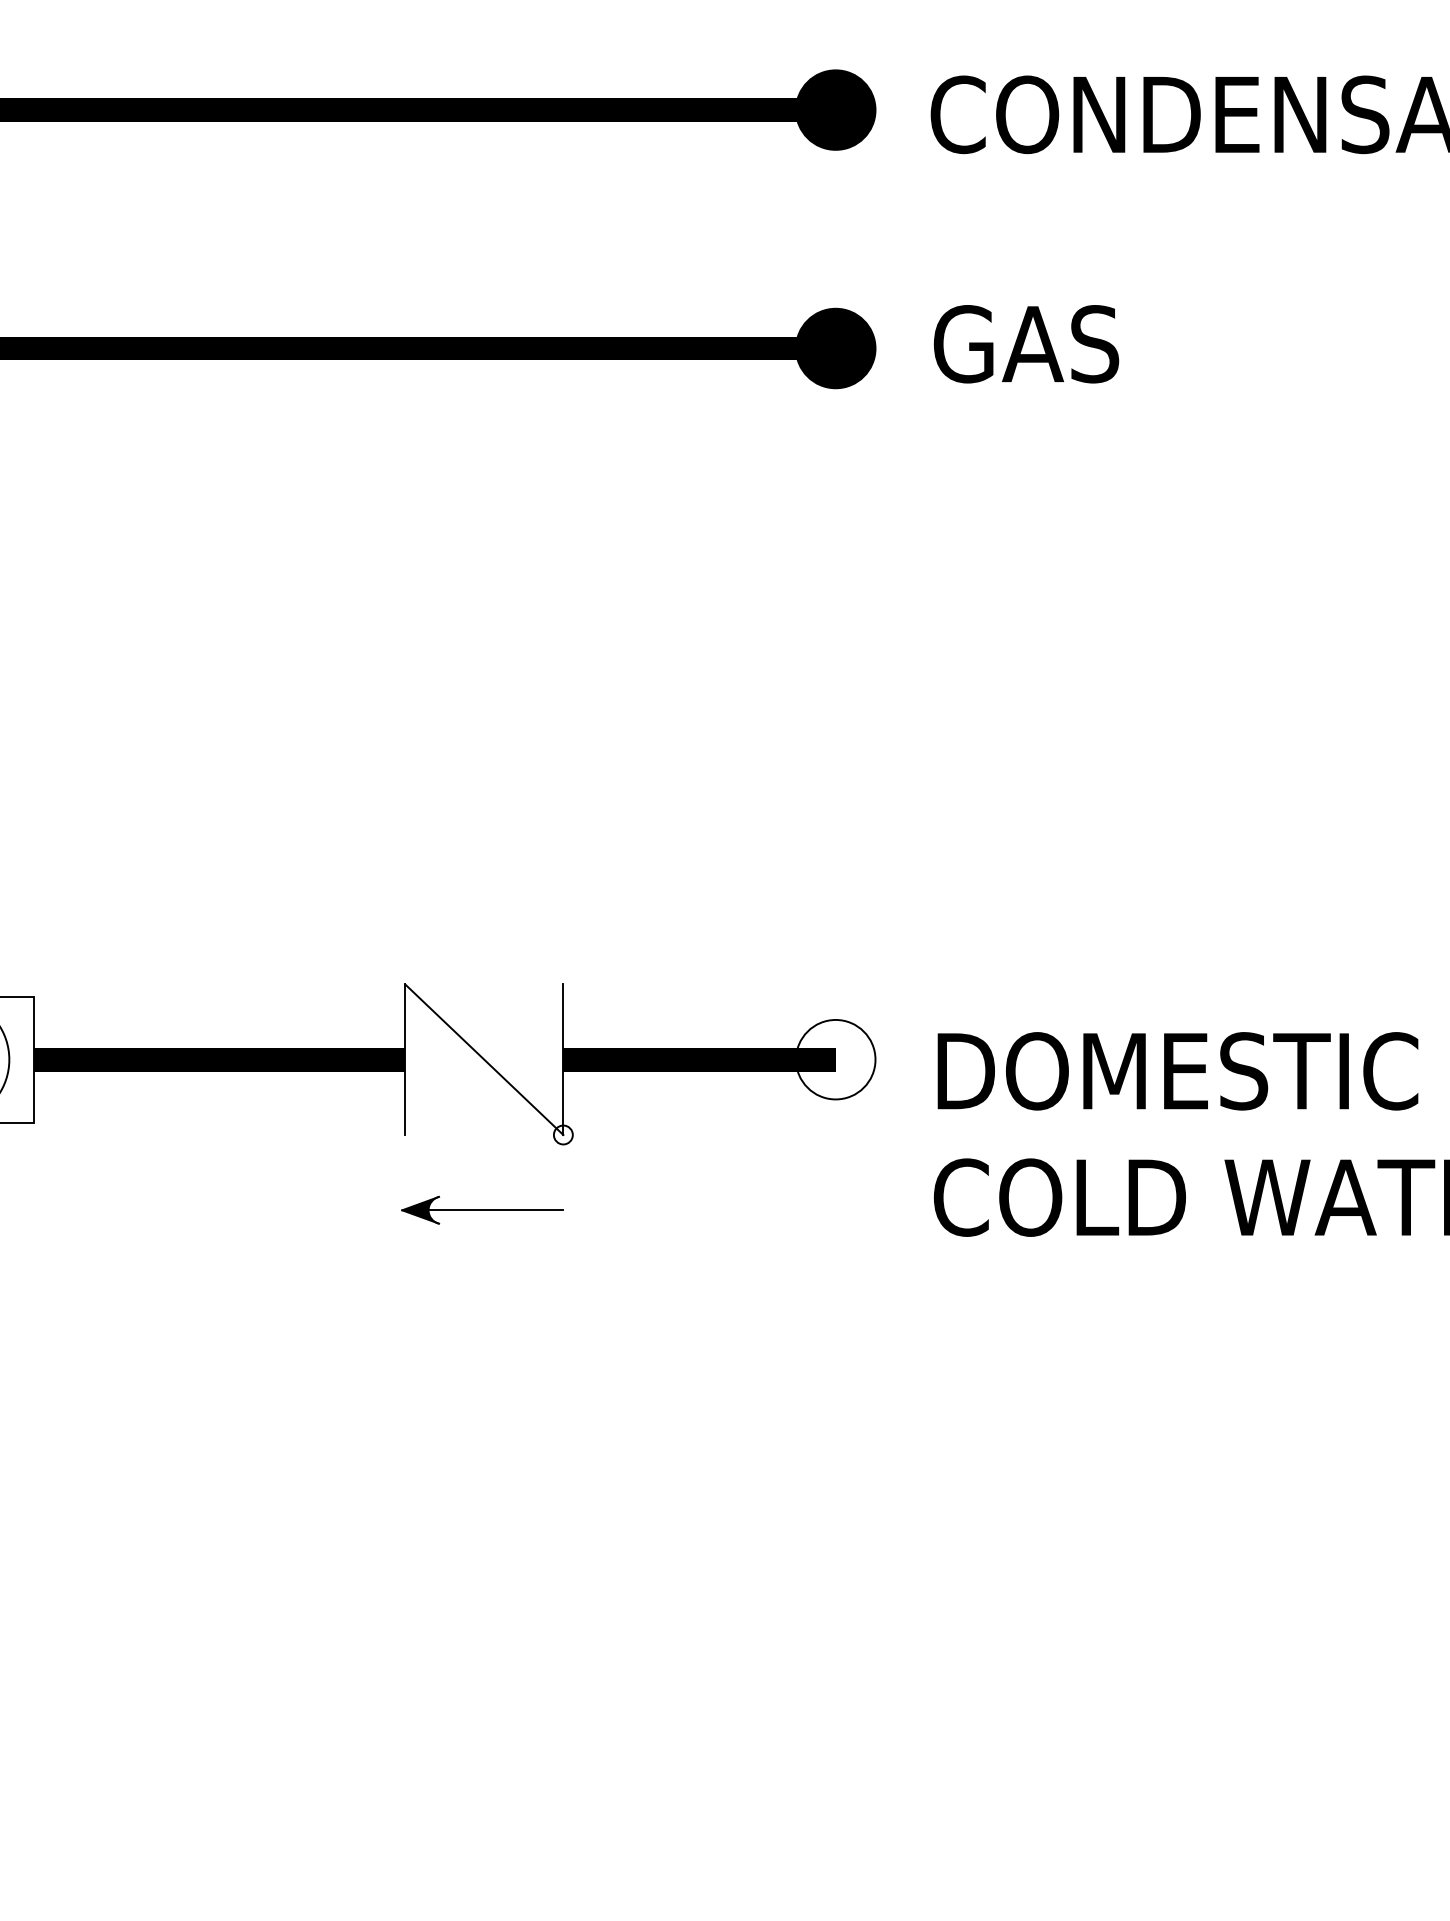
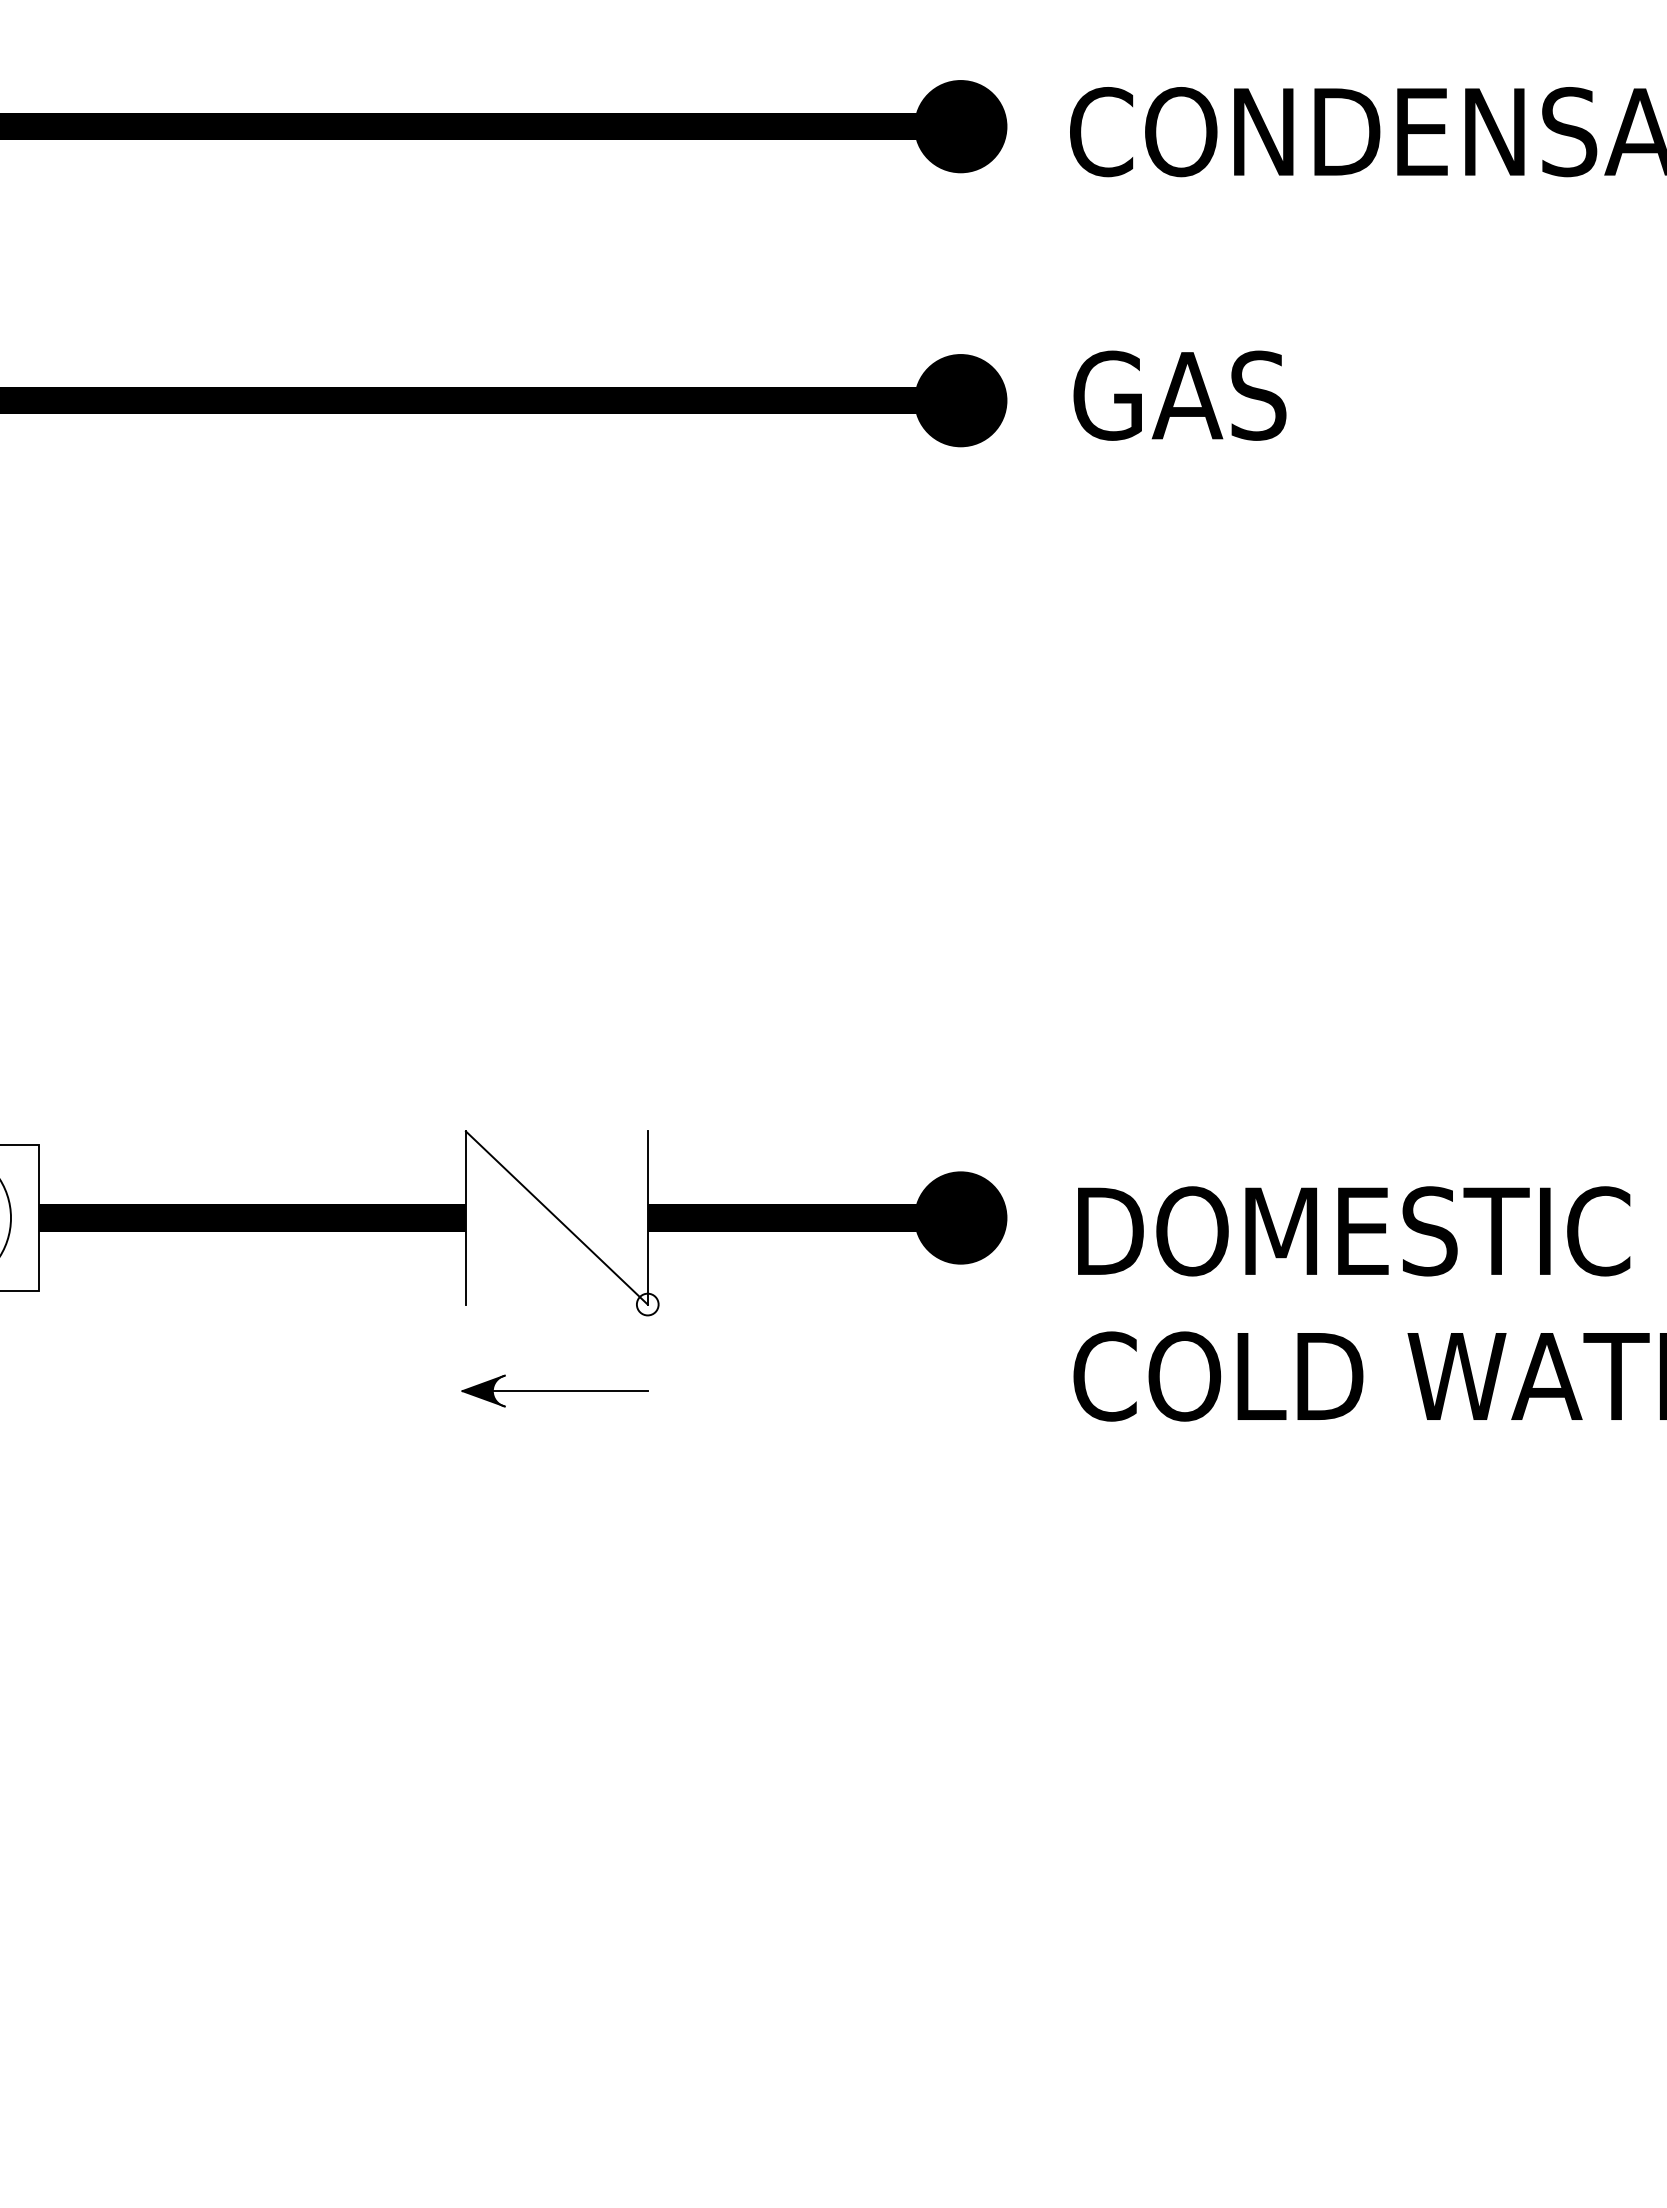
fill: (835, 1059) -> (960, 1217), added

